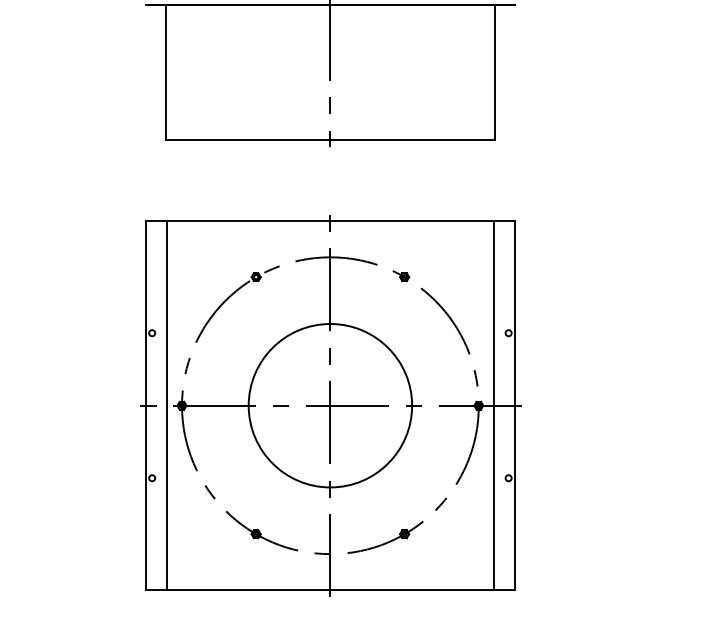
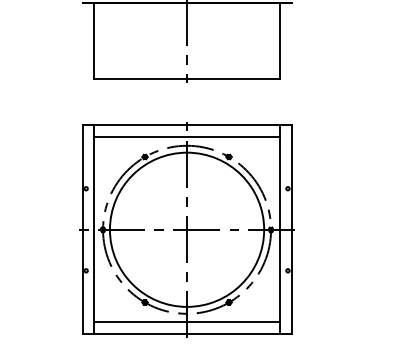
line: (329, 242) -> (186, 137), added
circle: (329, 405) -> (186, 229), size x1.67
line: (329, 569) -> (186, 322), added

